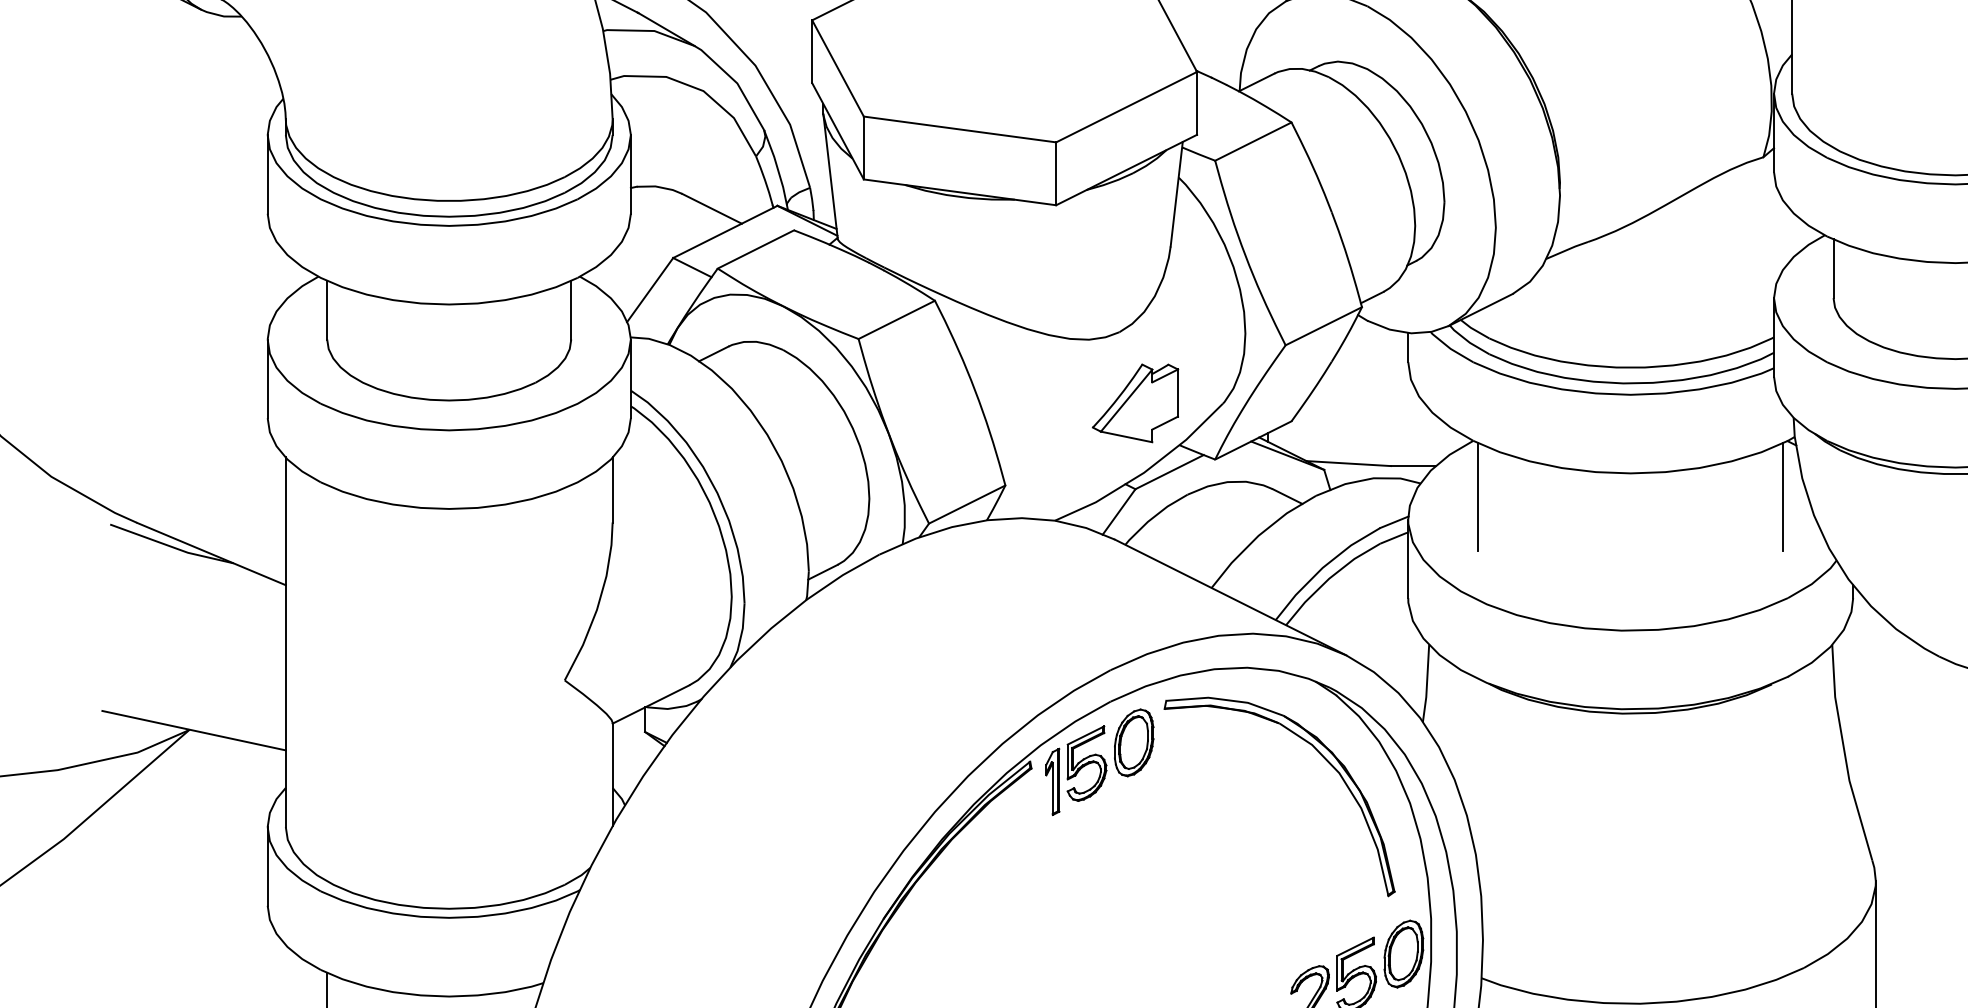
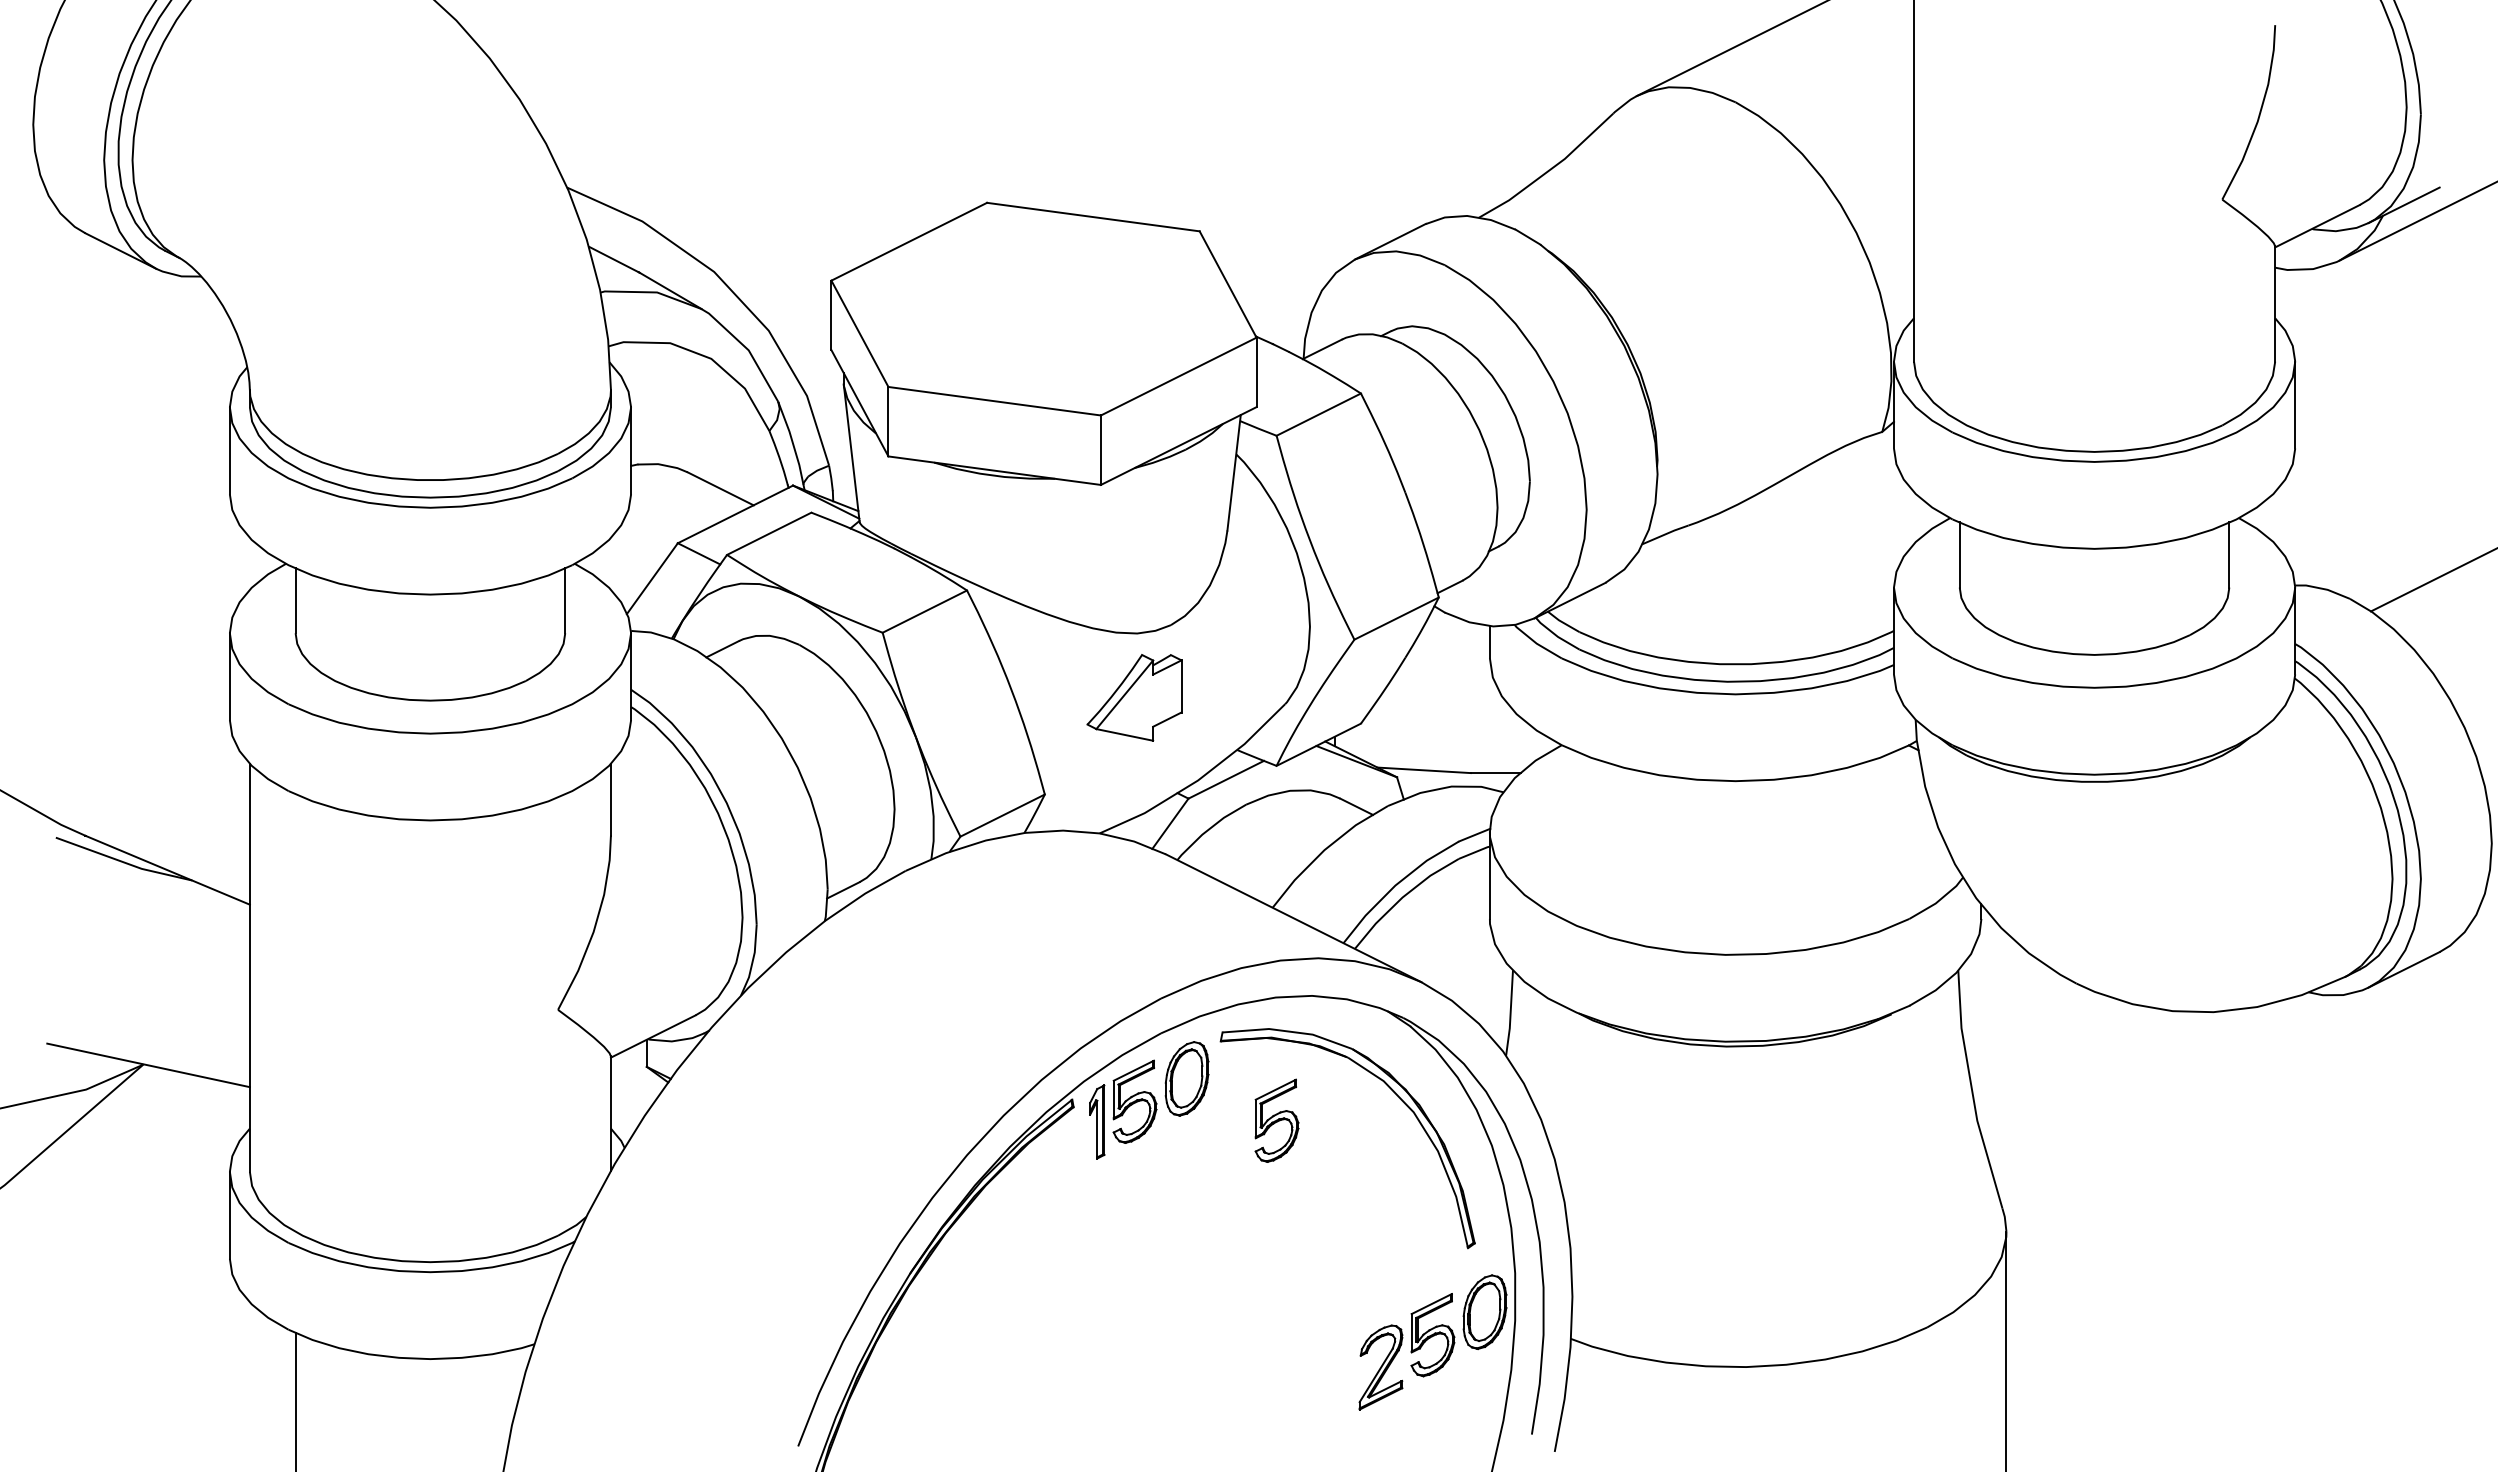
part: (1135, 403) -> (1134, 697), moved
line: (1478, 496) -> (1567, 806), removed
line: (1783, 496) -> (1904, 806), removed
part: (1215, 780) -> (1276, 1120), added

